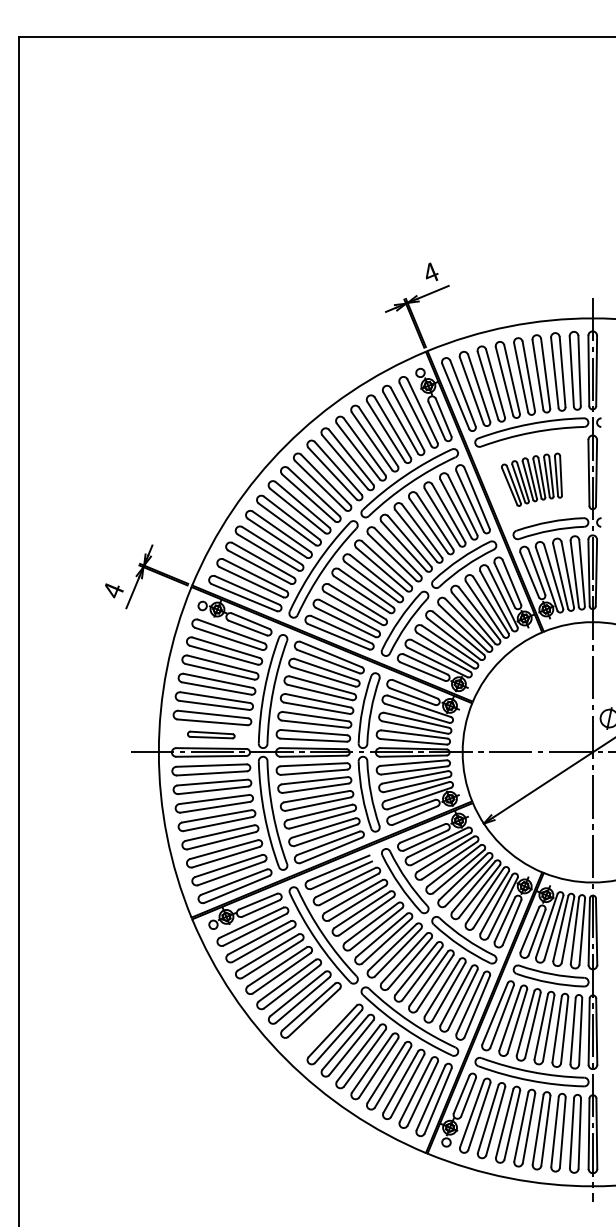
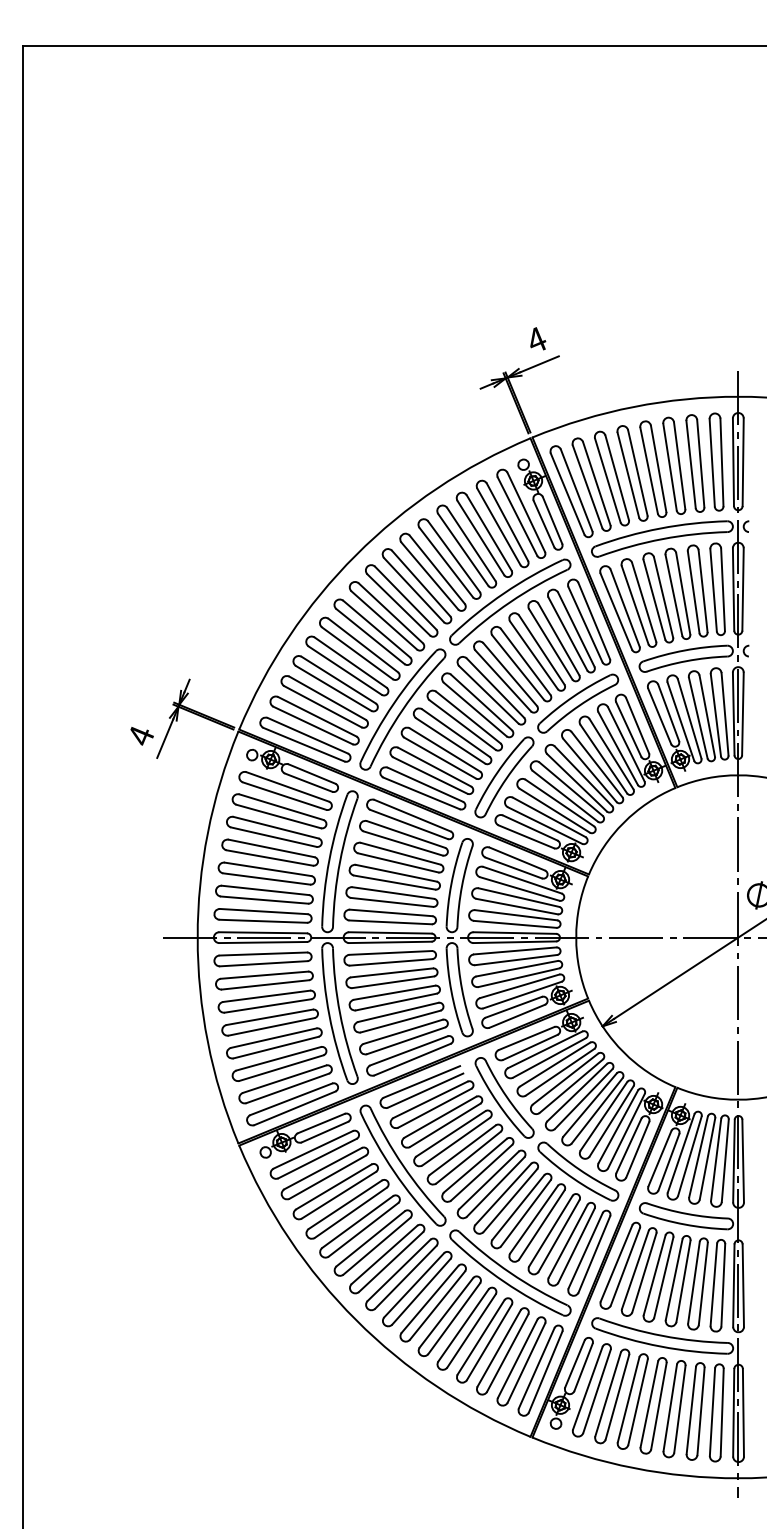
part: (531, 479) -> (662, 597), size x1.67
part: (210, 734) -> (262, 915), size x1.67
part: (322, 1022) -> (401, 1274), added

